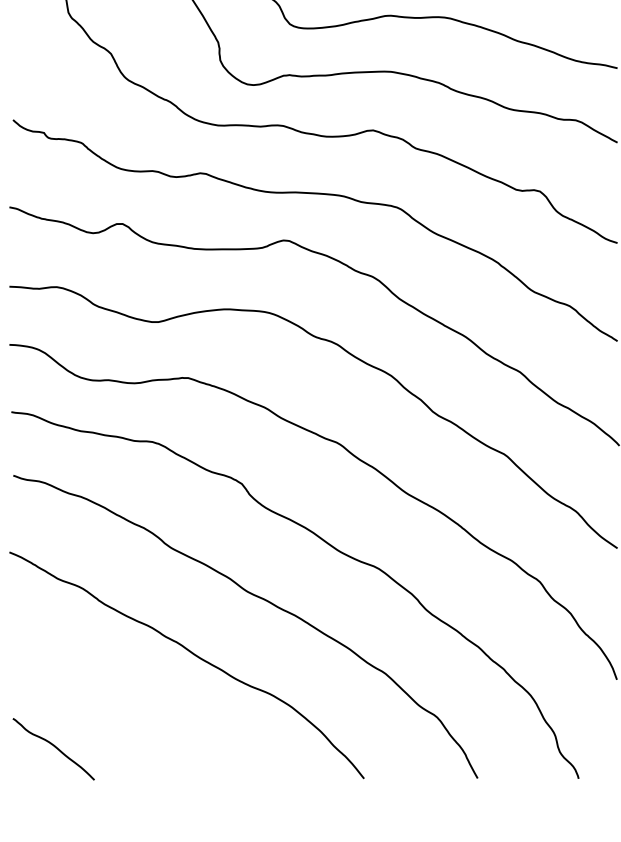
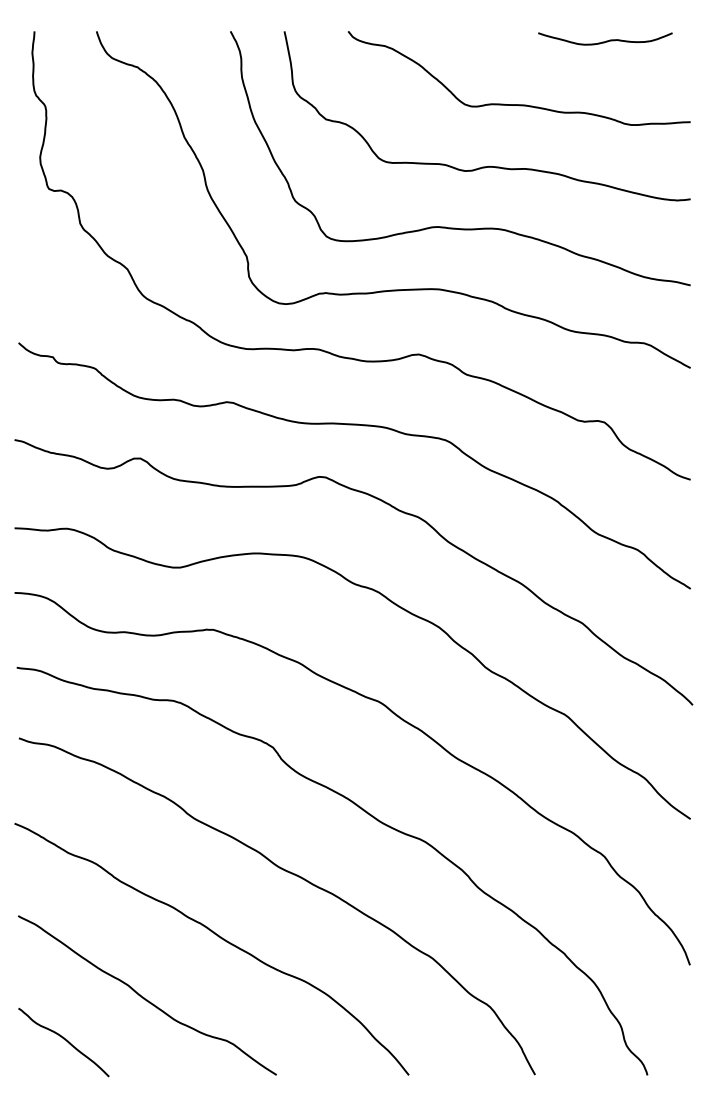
curve: (126, 708) -> (144, 997), added

